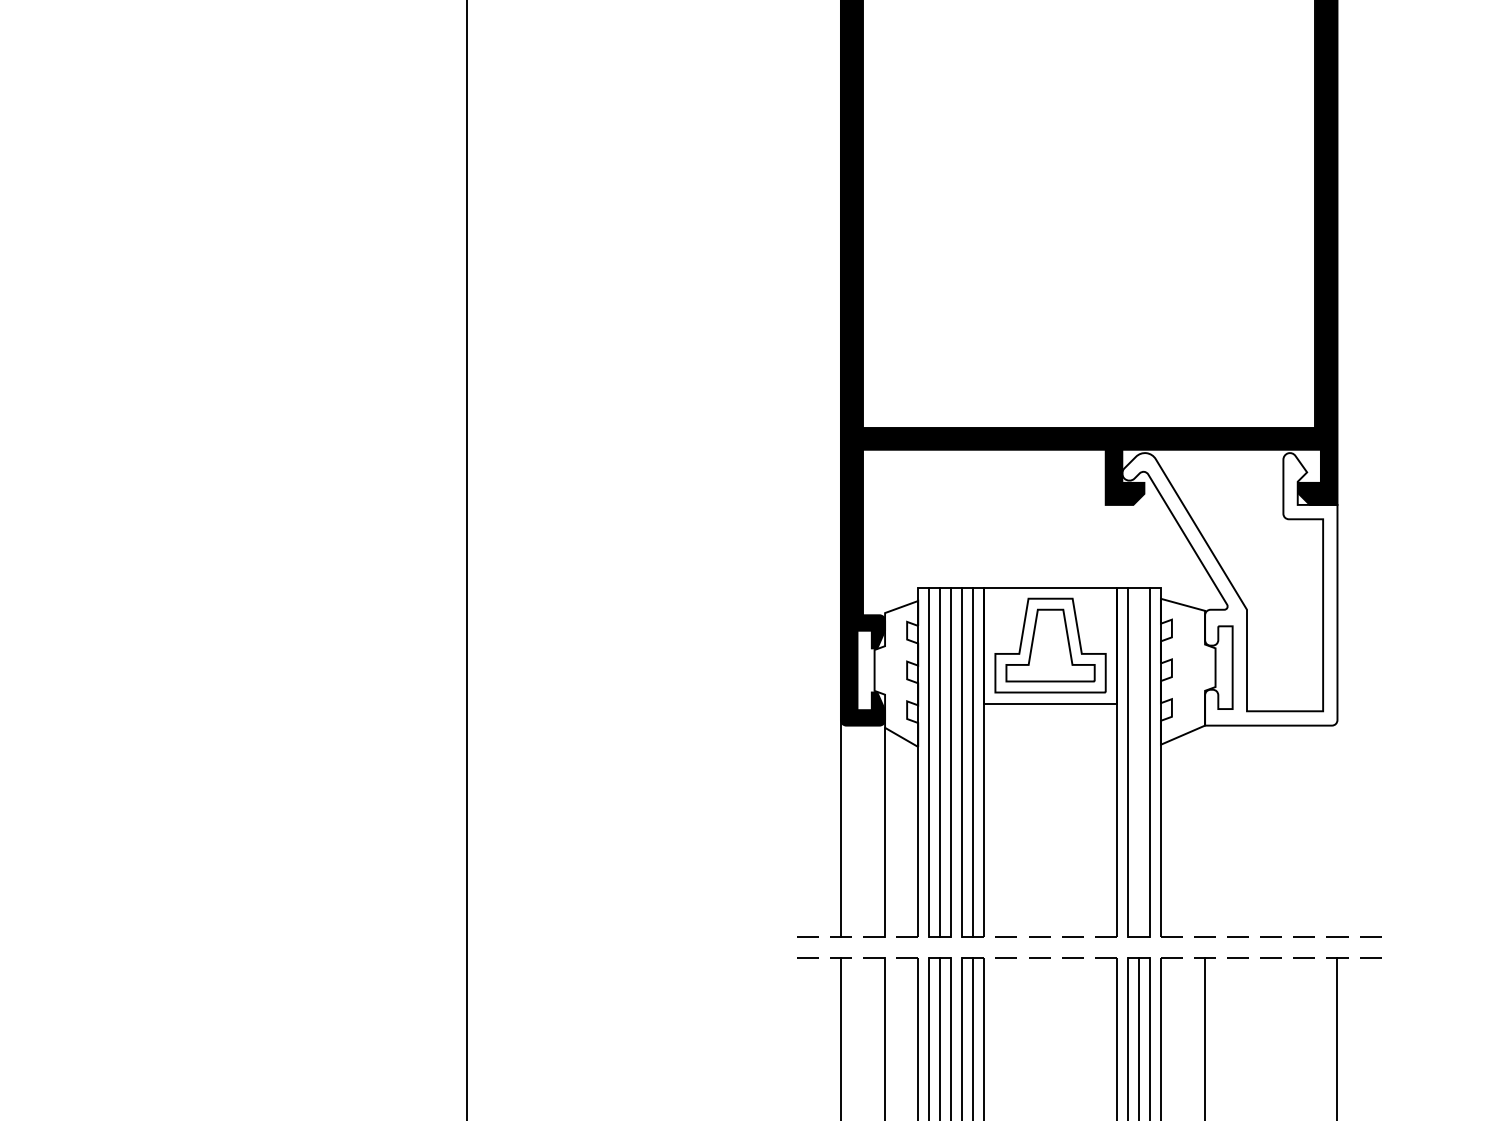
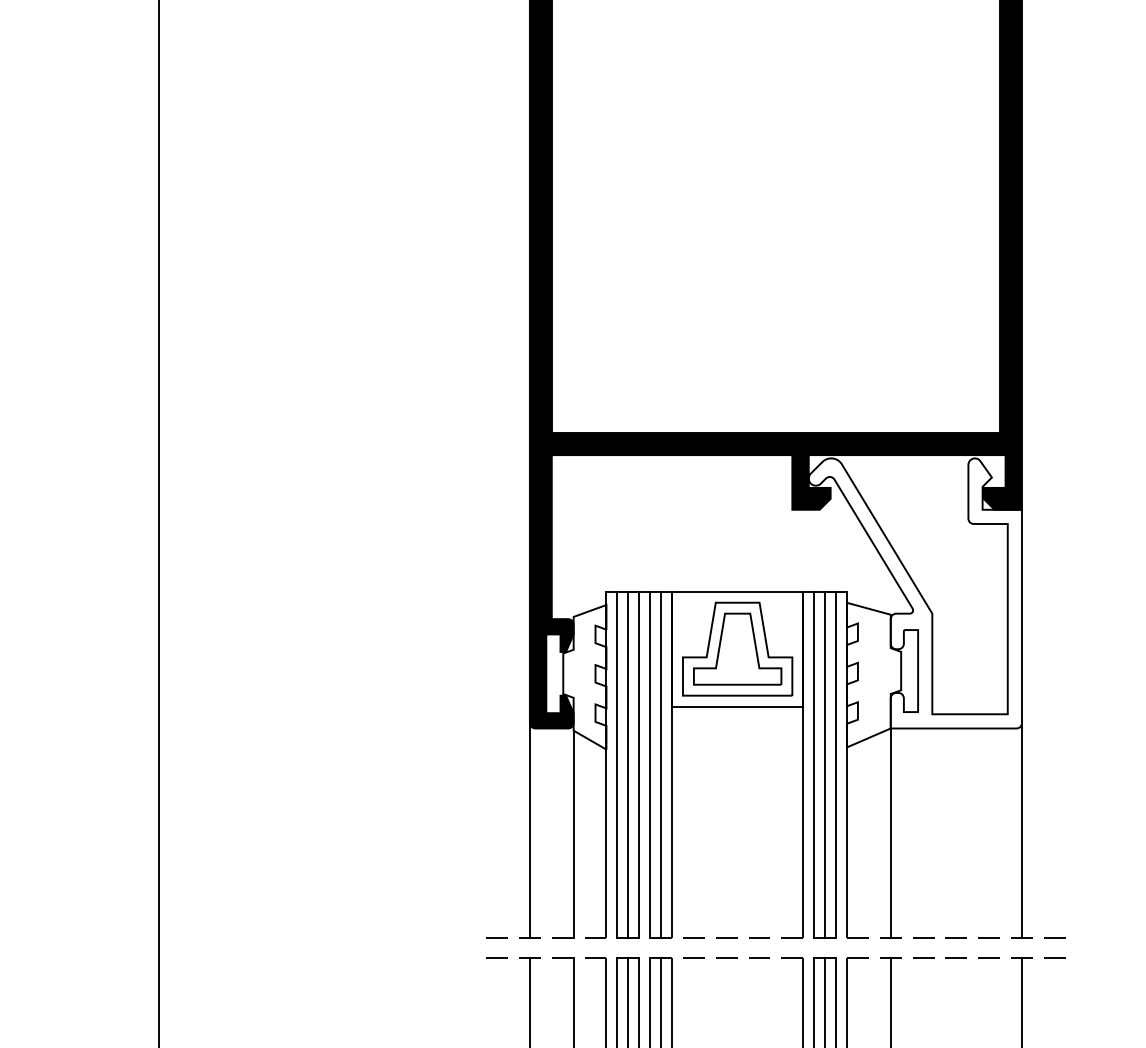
line: (1138, 761) -> (824, 764), added
line: (1337, 828) -> (1022, 830), added
line: (1205, 830) -> (891, 832), added

